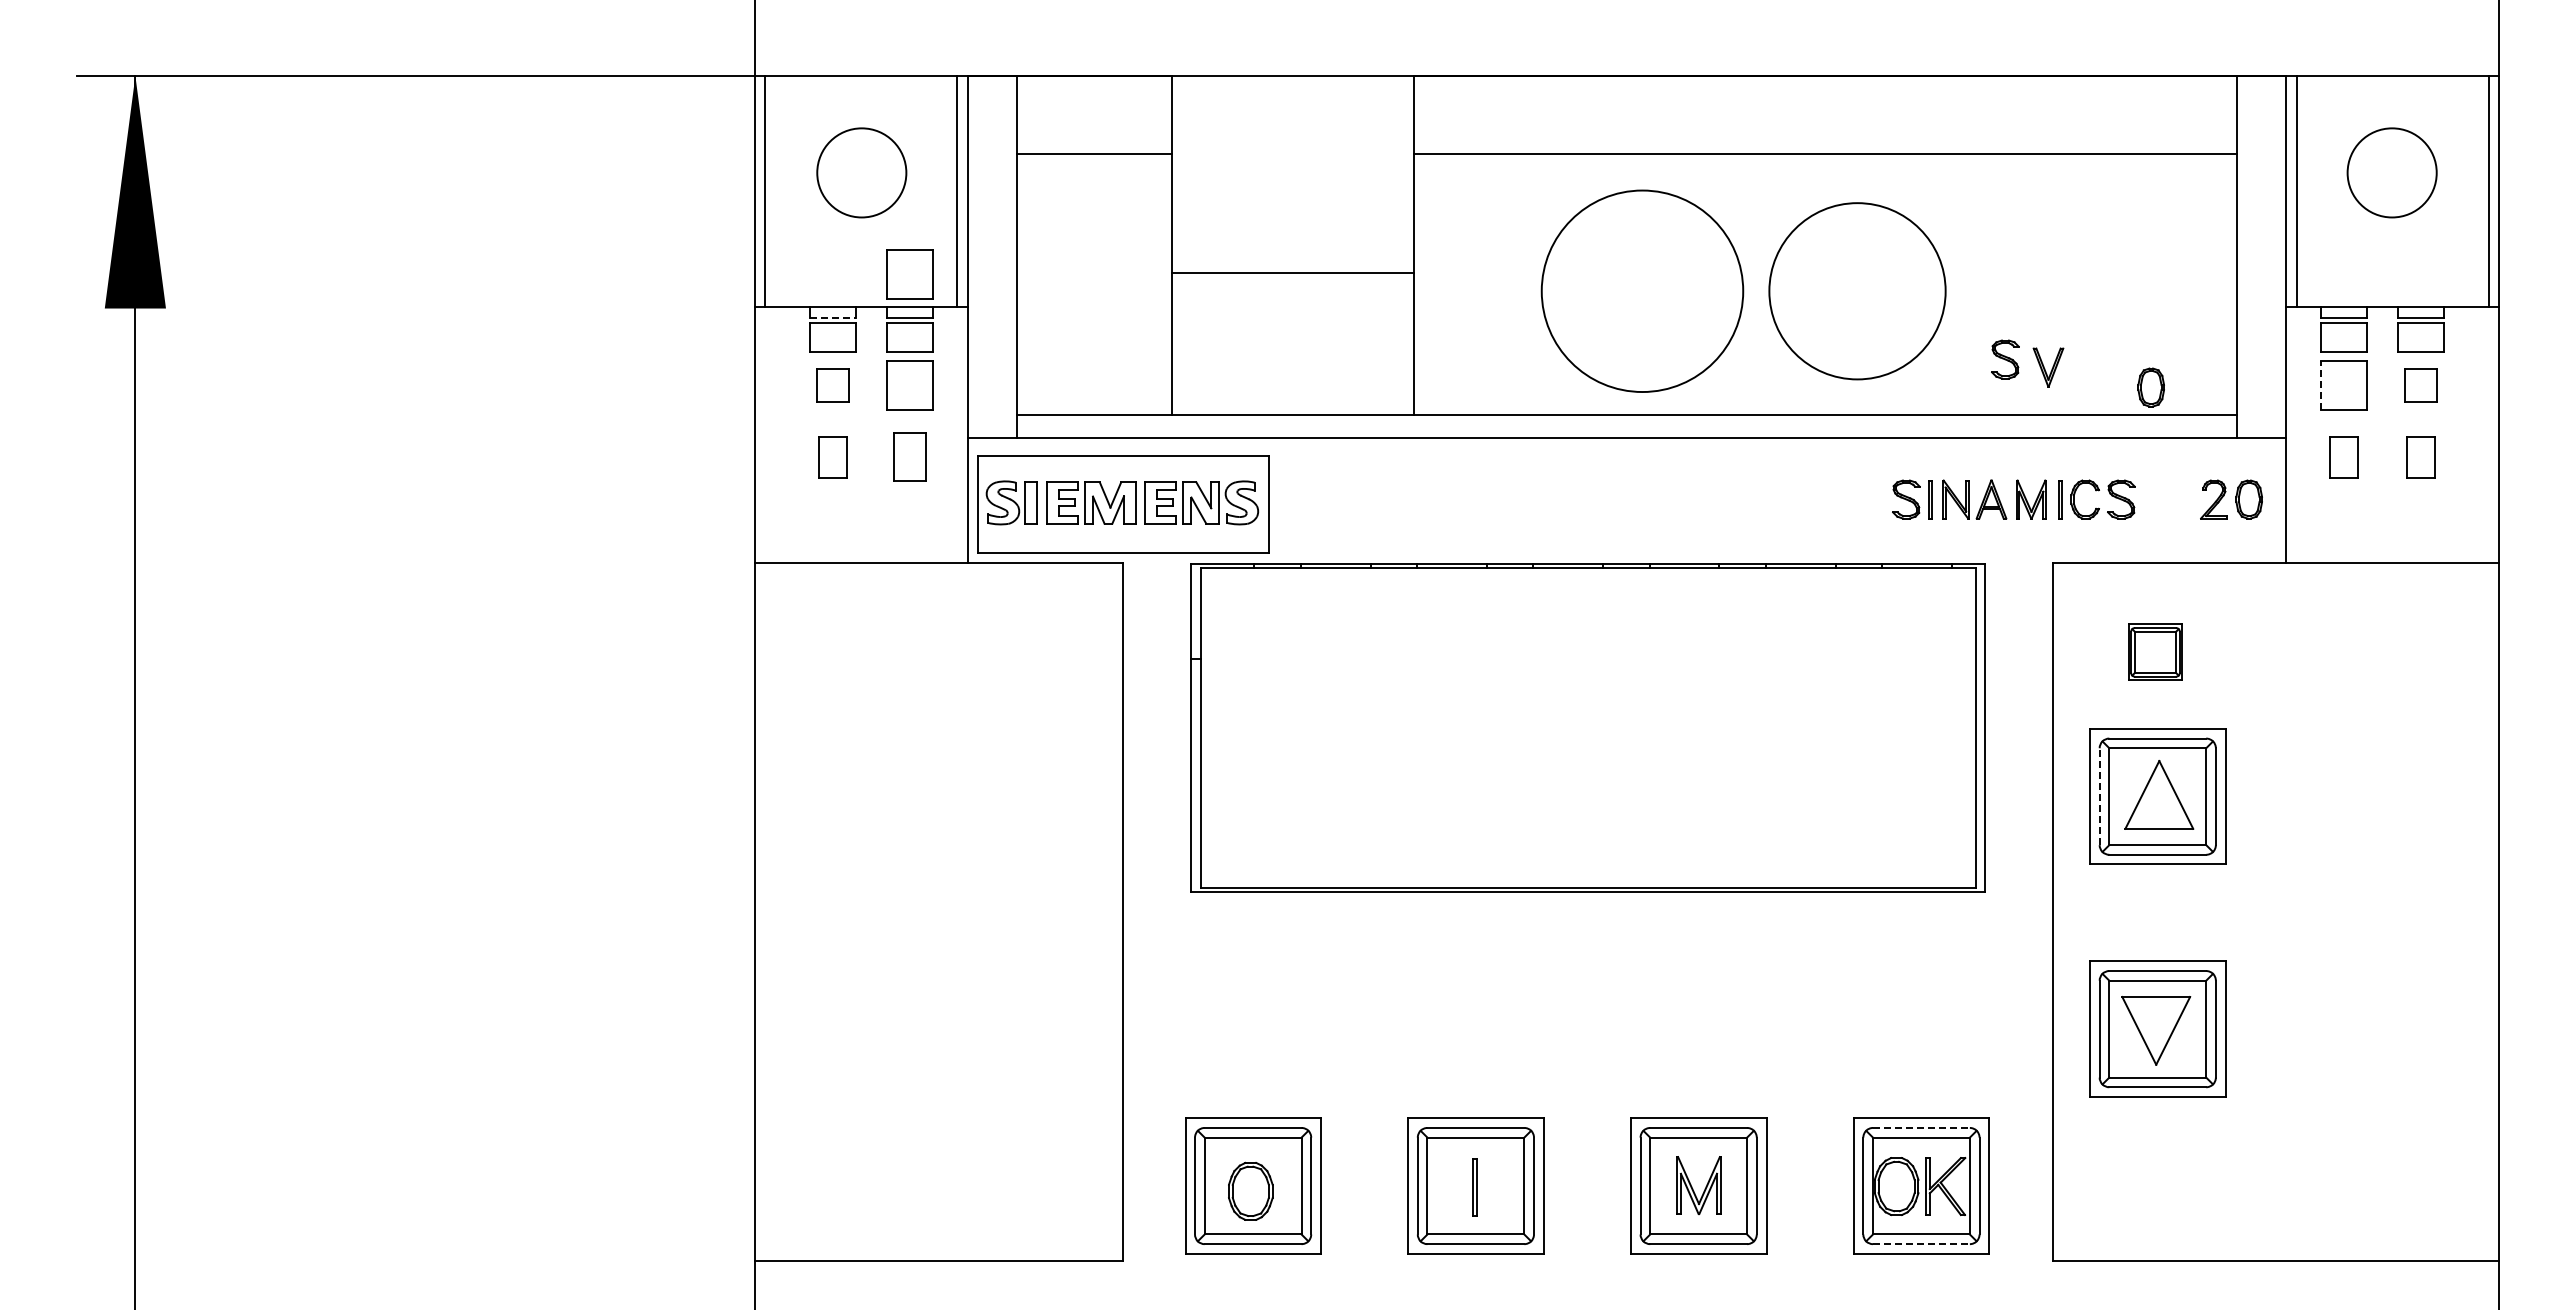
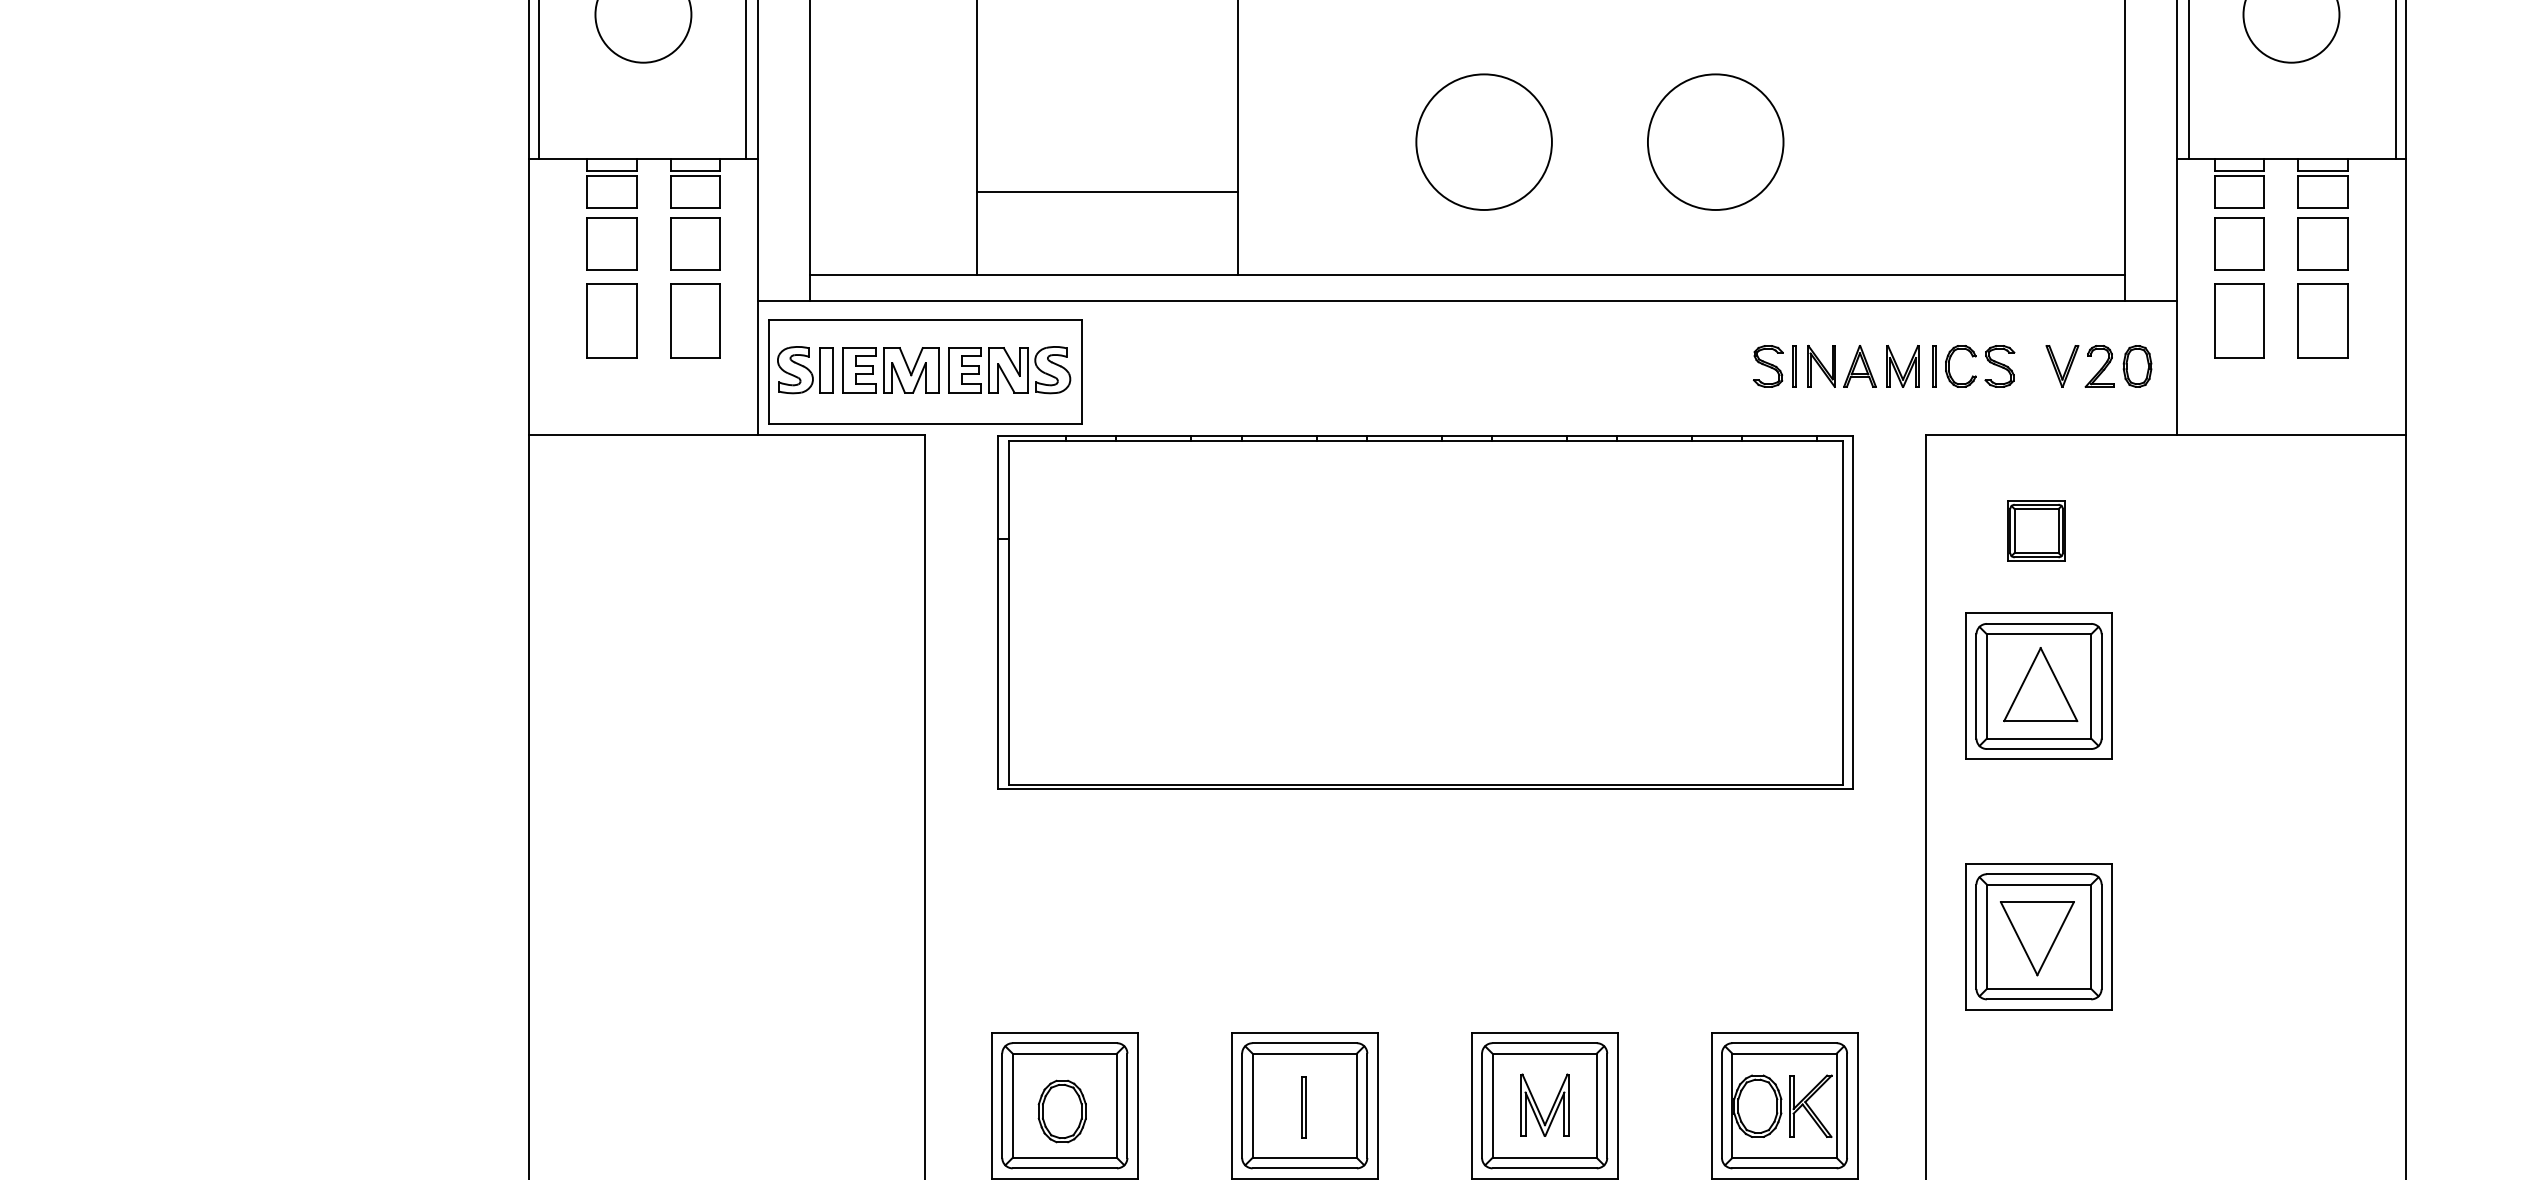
line: (1292, 273) -> (1107, 191), moved
part: (909, 274) -> (694, 124), removed
circle: (1642, 291) -> (1484, 142), size x0.62
circle: (1857, 291) -> (1715, 142), size x0.71
line: (833, 317) -> (612, 170), dashed -> solid
part: (2005, 359) -> (1875, 215), removed
part: (2048, 367) -> (2062, 366), moved
line: (2320, 384) -> (2214, 242), dashed -> solid
part: (832, 385) -> (611, 243), size x1.43
part: (2420, 385) -> (2321, 243), size x1.43
part: (2150, 387) -> (2031, 245), removed
part: (832, 457) -> (611, 321), size x1.67
part: (909, 457) -> (694, 321), size x1.43
part: (2343, 457) -> (2239, 321), size x1.67
part: (2420, 457) -> (2321, 321), size x1.67
line: (2099, 796) -> (1976, 686), dashed -> solid
line: (1921, 1127) -> (1784, 1042), dashed -> solid
line: (1921, 1244) -> (1784, 1168), dashed -> solid

